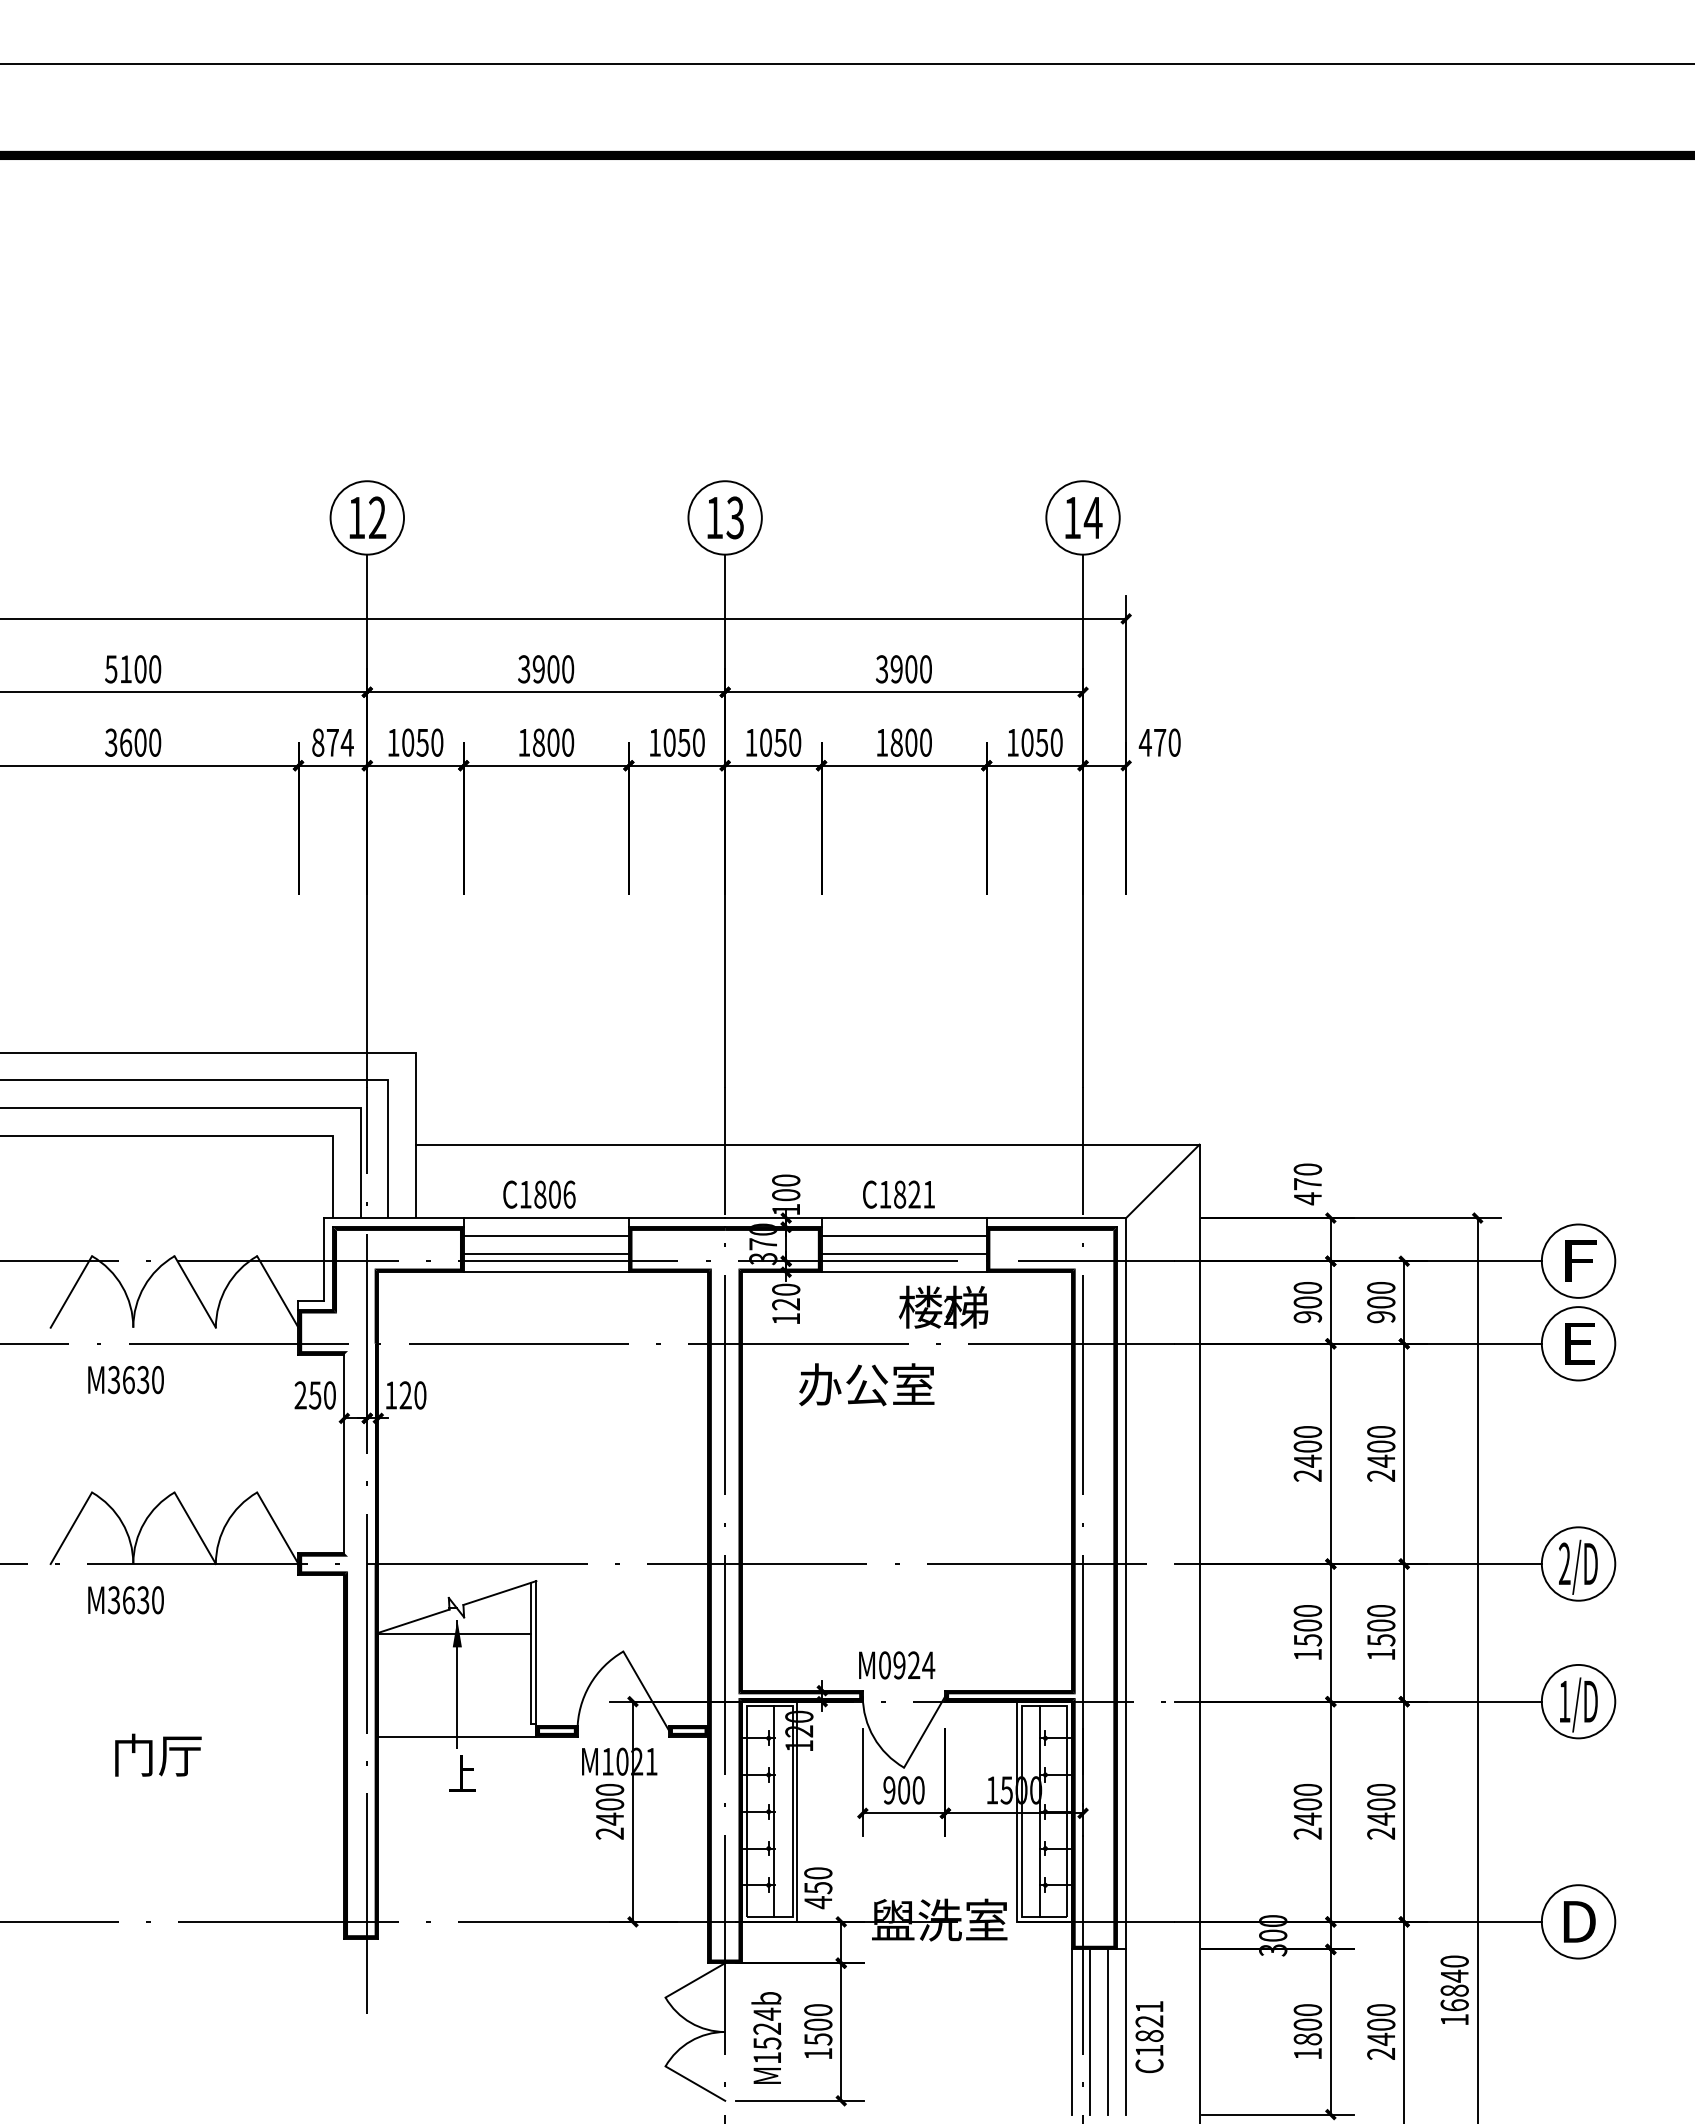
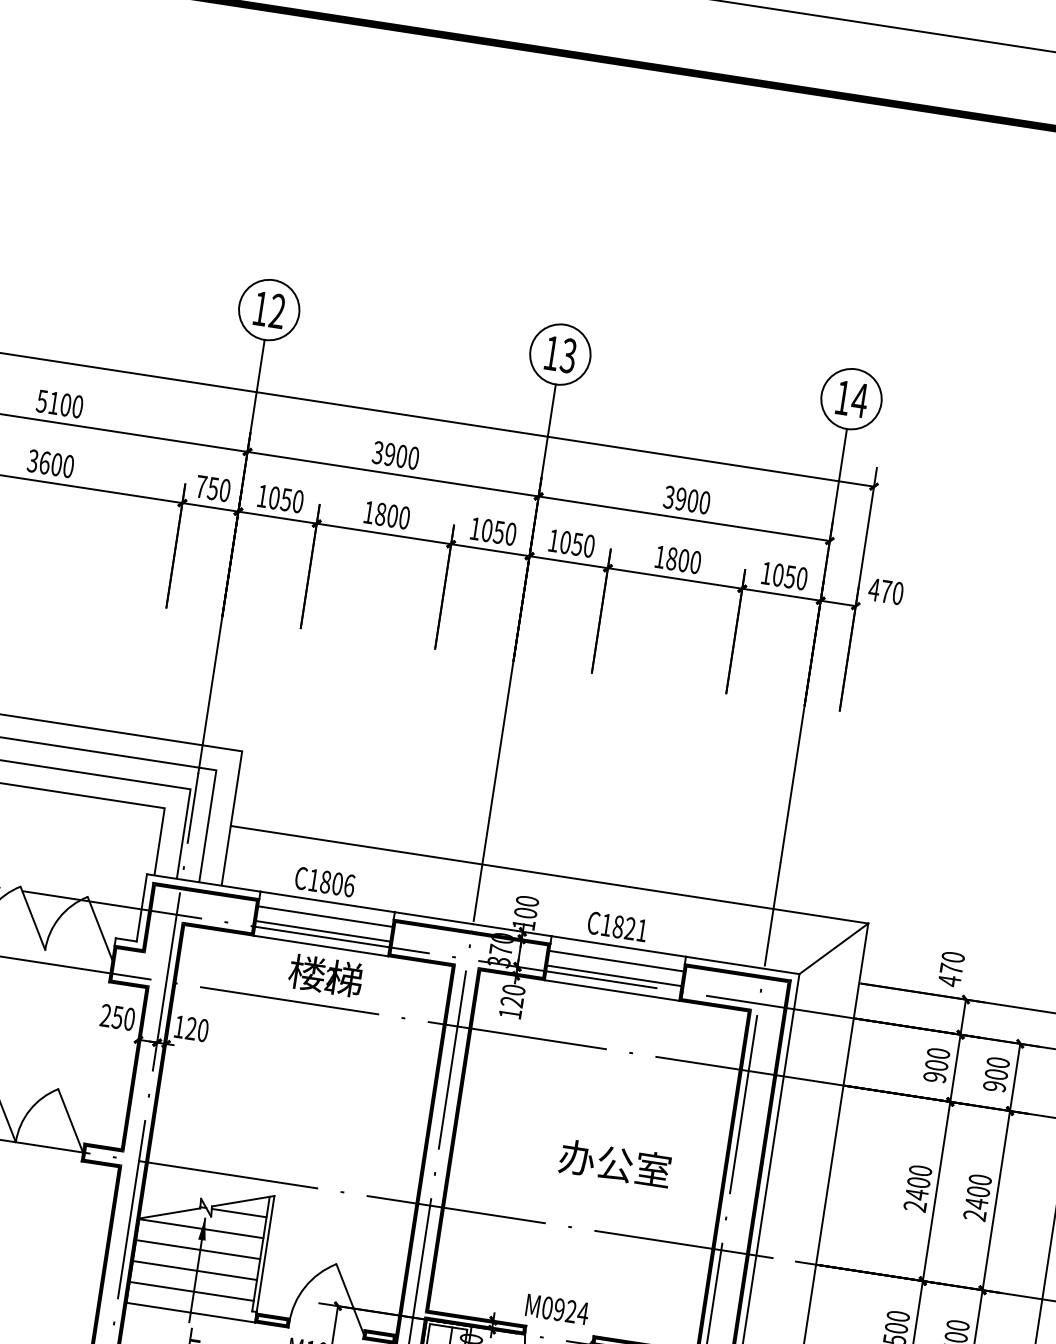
text: (332, 742) -> (212, 488), 874 -> 750
text: (943, 1306) -> (325, 975), moved
text: (866, 1384) -> (615, 1163), moved
fill: (346, 1453) -> (135, 1068), added
line: (496, 1608) -> (238, 1213), added
line: (454, 1659) -> (198, 1249), added
line: (454, 1685) -> (194, 1270), added
line: (454, 1710) -> (191, 1291), added

